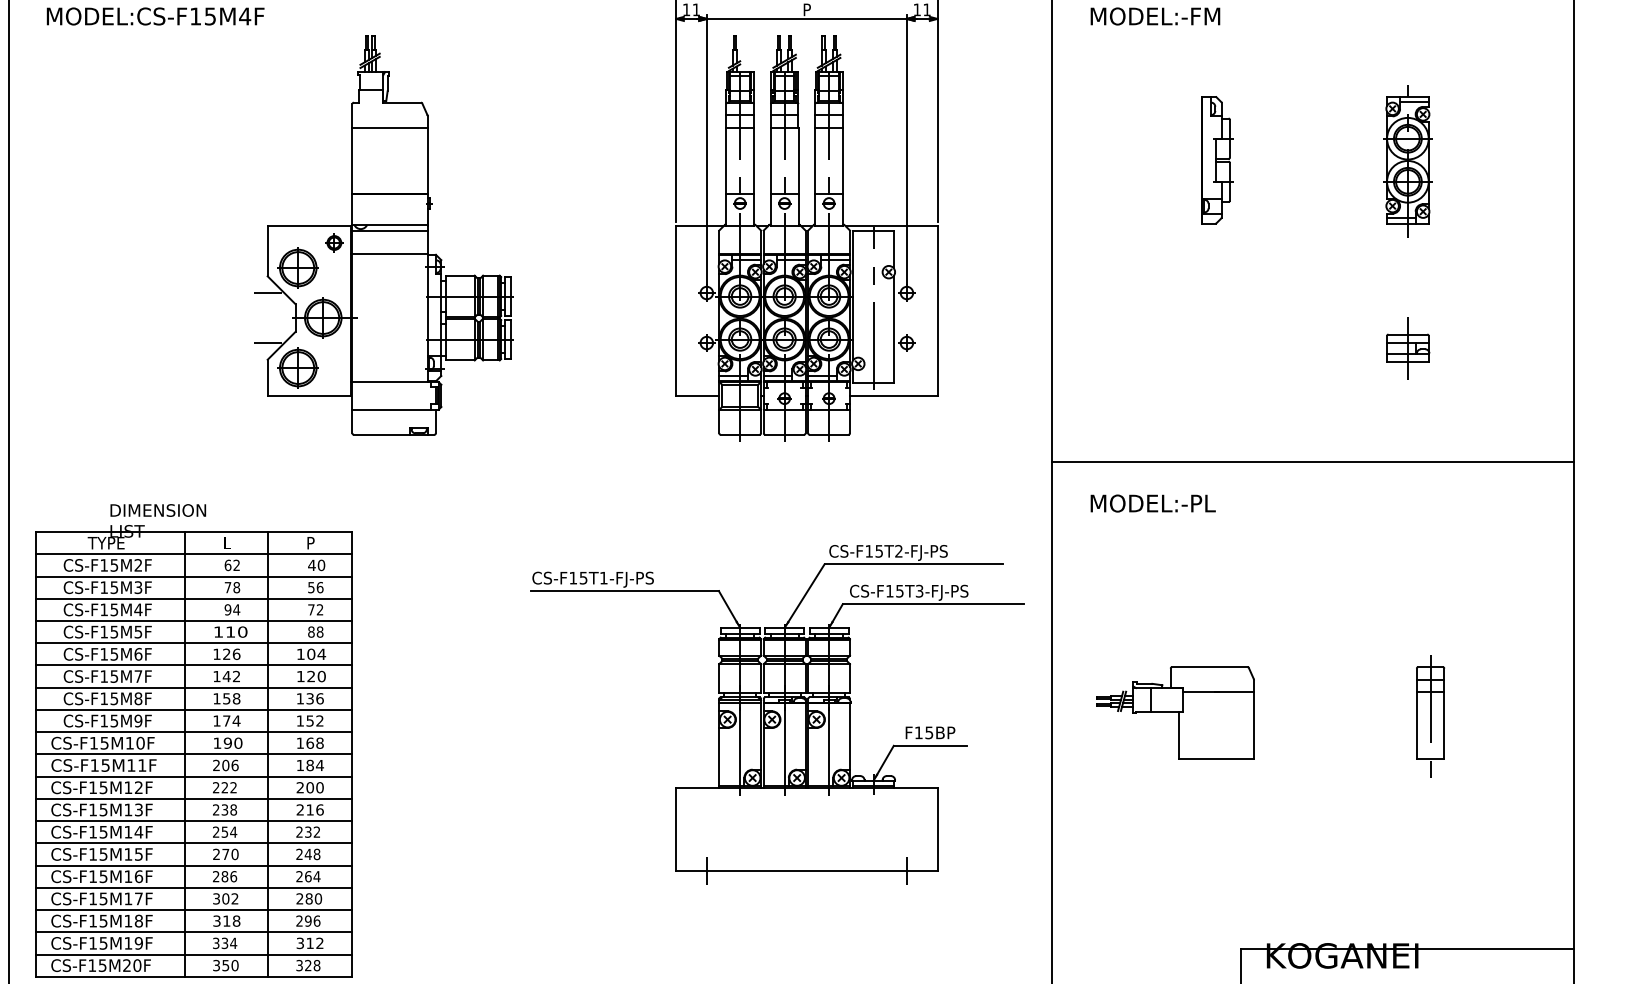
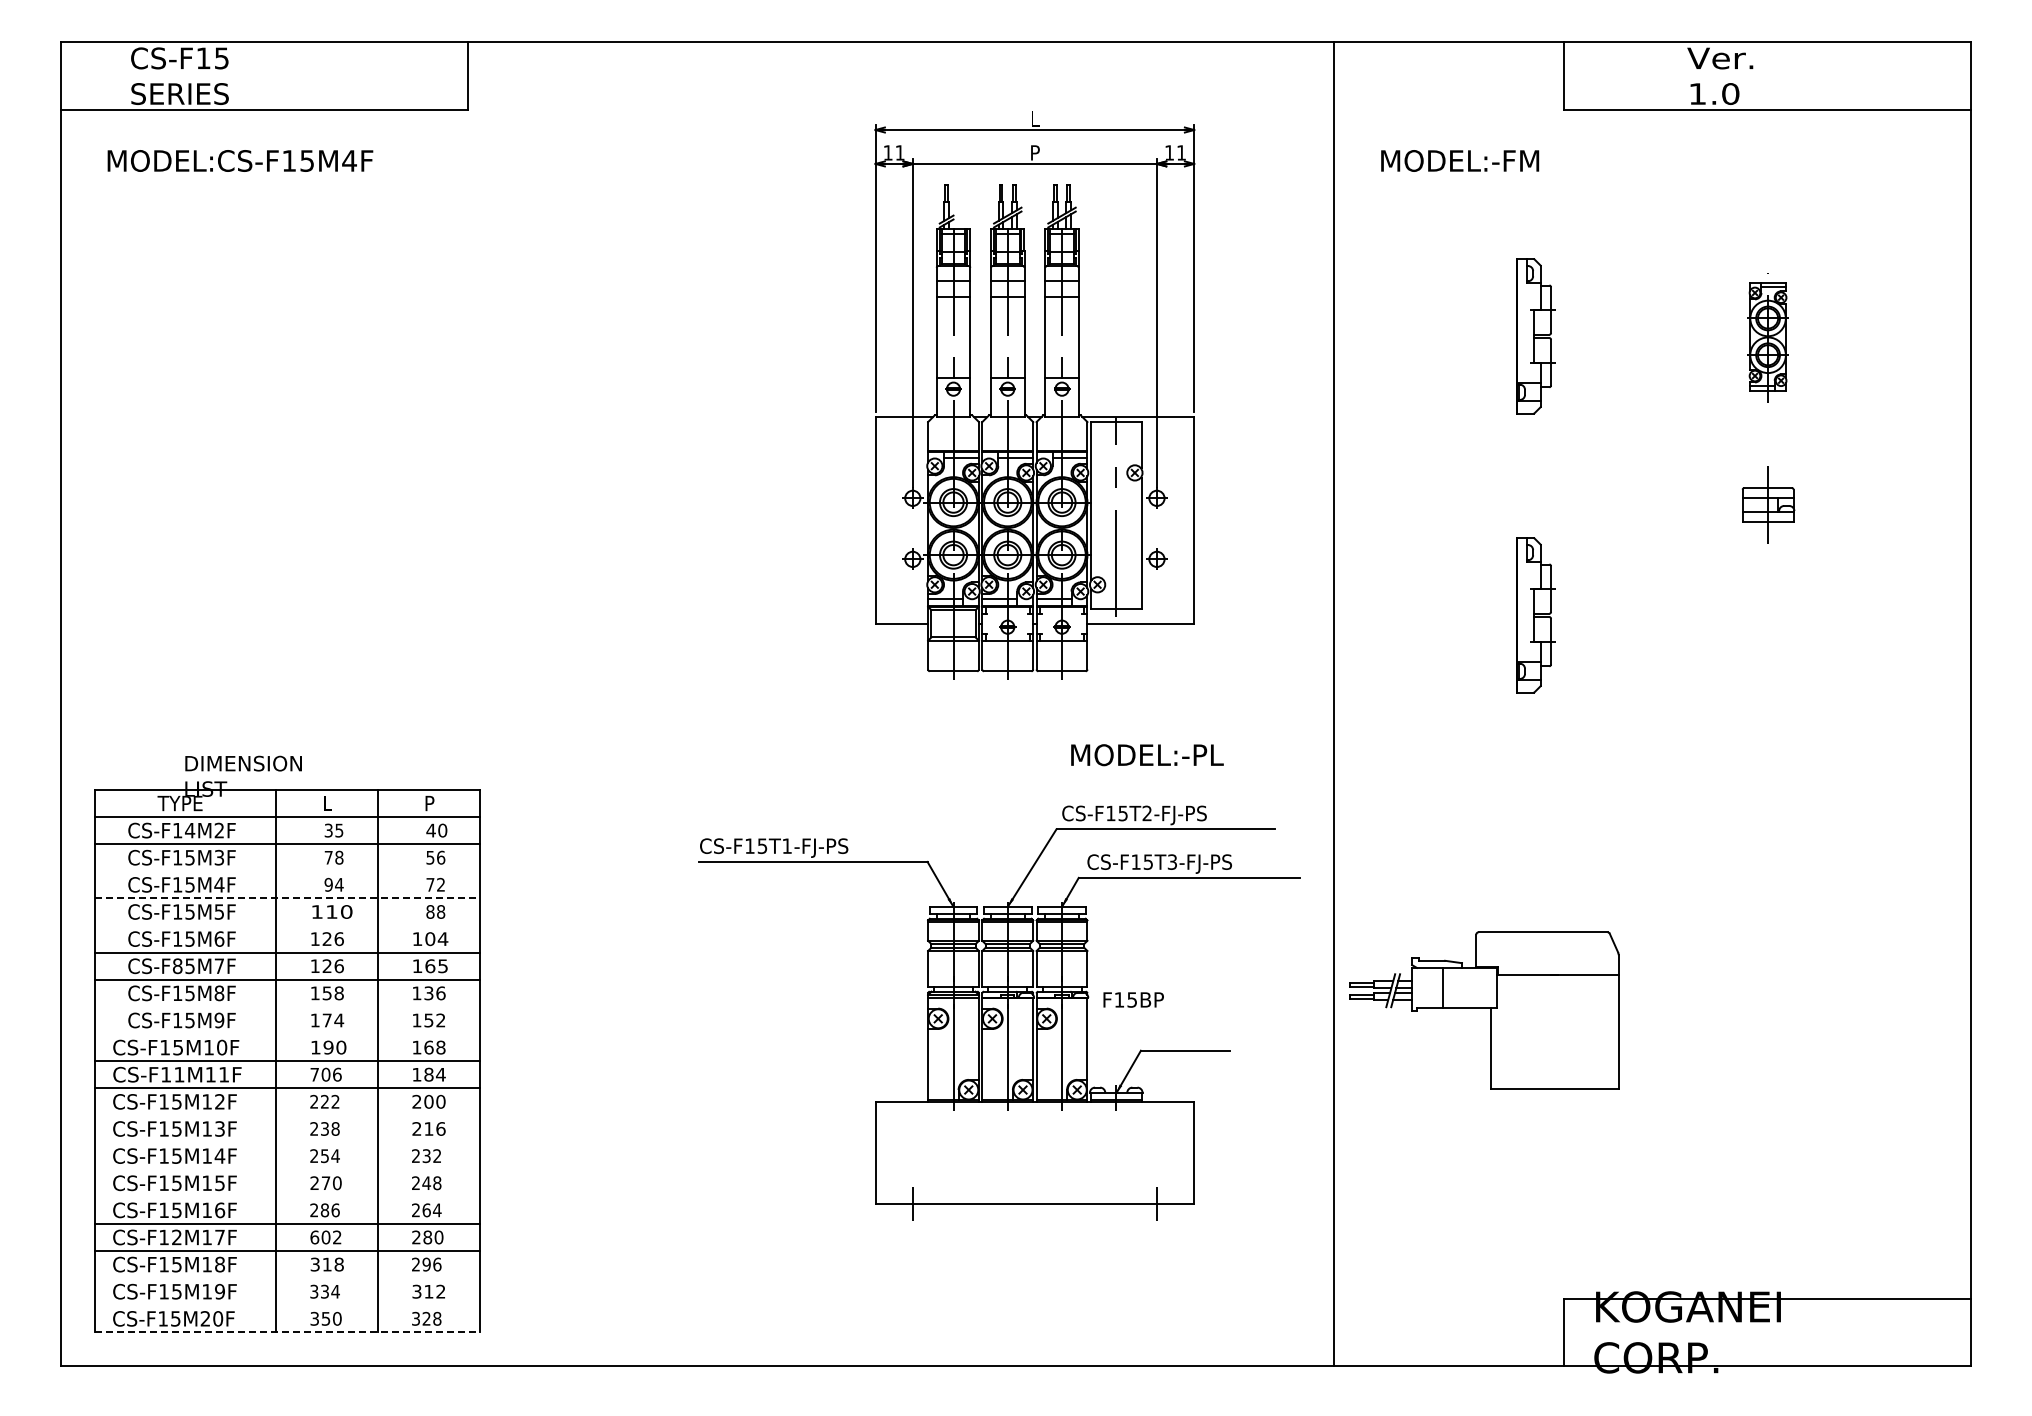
part: (1407, 161) -> (1767, 337), size x0.7
part: (383, 235) -> (518, 428), removed
part: (1408, 348) -> (1768, 504), moved
part: (1217, 389) -> (1535, 615), added
line: (1313, 462) -> (1652, 704), removed
text: (1153, 503) -> (1147, 755), moved
text: (114, 565) -> (190, 830), CS-F15M2F -> CS-F14M2F
text: (231, 565) -> (333, 830), 62 -> 35
line: (193, 598) -> (286, 871), removed
line: (194, 621) -> (287, 898), solid -> dashed
line: (193, 643) -> (286, 925), removed
text: (104, 676) -> (177, 966), CS-F15M7F -> CS-F85M7F
text: (231, 676) -> (332, 966), 142 -> 126
text: (316, 676) -> (436, 966), 120 -> 165
line: (193, 709) -> (286, 1006), removed
part: (1175, 712) -> (1484, 1010), size x1.4
part: (1430, 716) -> (1795, 1014), removed
line: (193, 732) -> (286, 1034), removed
text: (930, 732) -> (1133, 999), moved
text: (105, 765) -> (179, 1074), CS-F15M11F -> CS-F11M11F
text: (216, 765) -> (314, 1074), 206 -> 706
line: (193, 798) -> (286, 1115), removed
line: (193, 821) -> (286, 1142), removed
line: (193, 843) -> (286, 1169), removed
line: (193, 865) -> (286, 1196), removed
text: (103, 898) -> (176, 1237), CS-F15M17F -> CS-F12M17F
text: (216, 898) -> (314, 1237), 302 -> 602
line: (193, 932) -> (286, 1278), removed
line: (193, 954) -> (286, 1305), removed
line: (194, 976) -> (287, 1332), solid -> dashed

